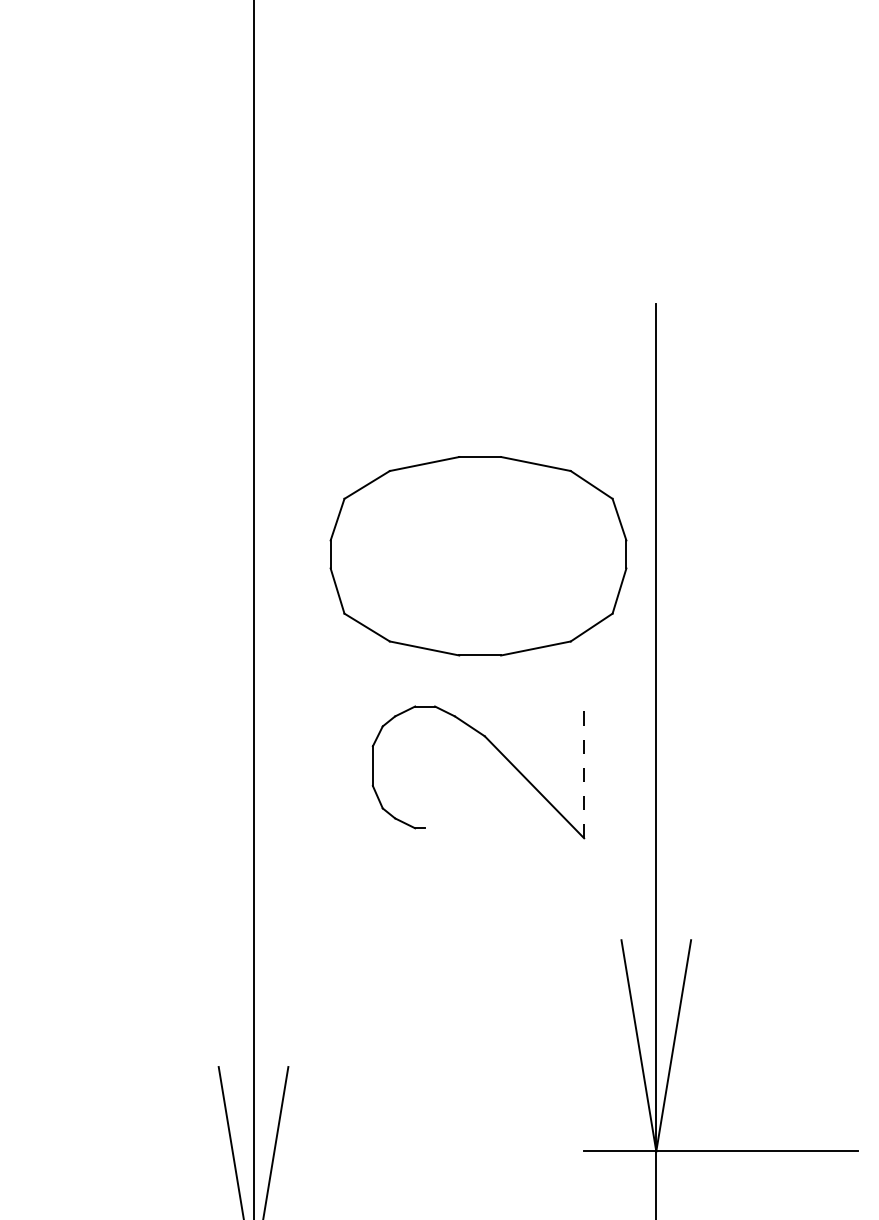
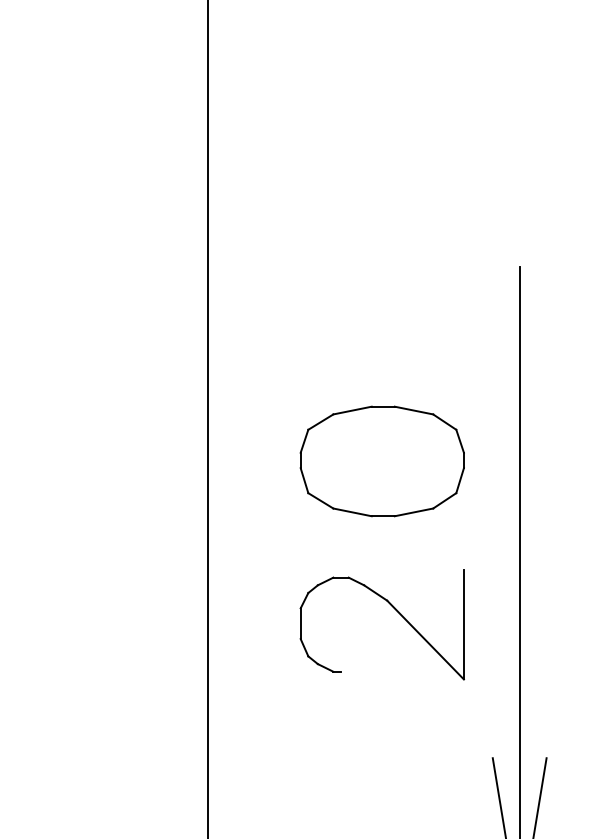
part: (478, 555) -> (382, 460), size x0.71
line: (584, 767) -> (464, 624), dashed -> solid

